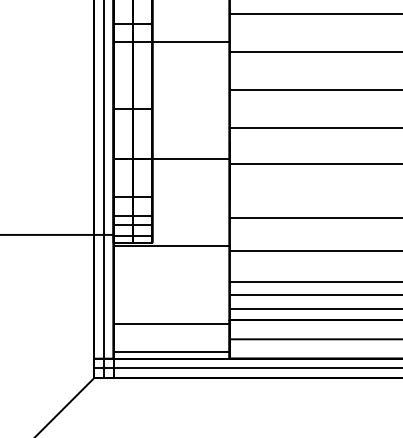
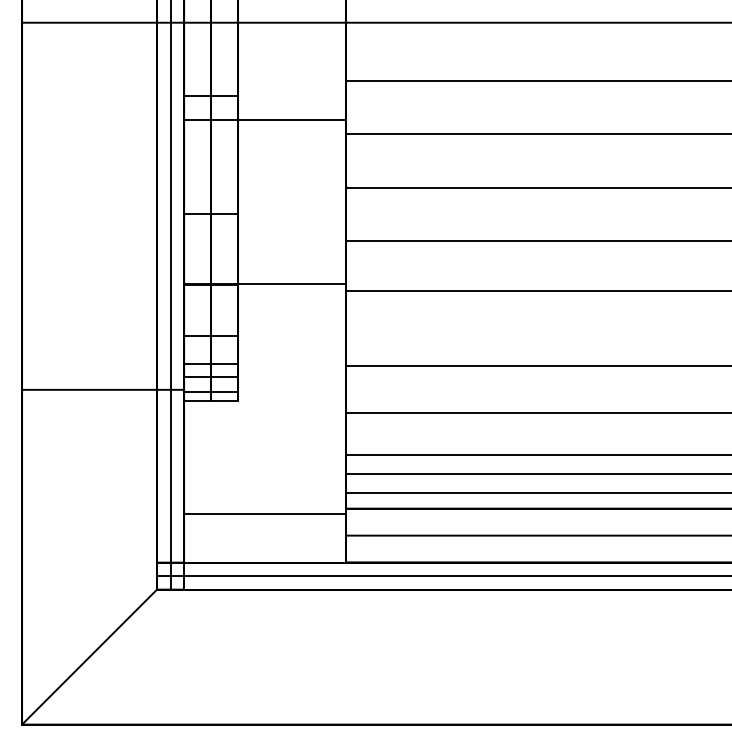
line: (171, 246) -> (265, 405), removed
line: (171, 352) -> (265, 553), removed

